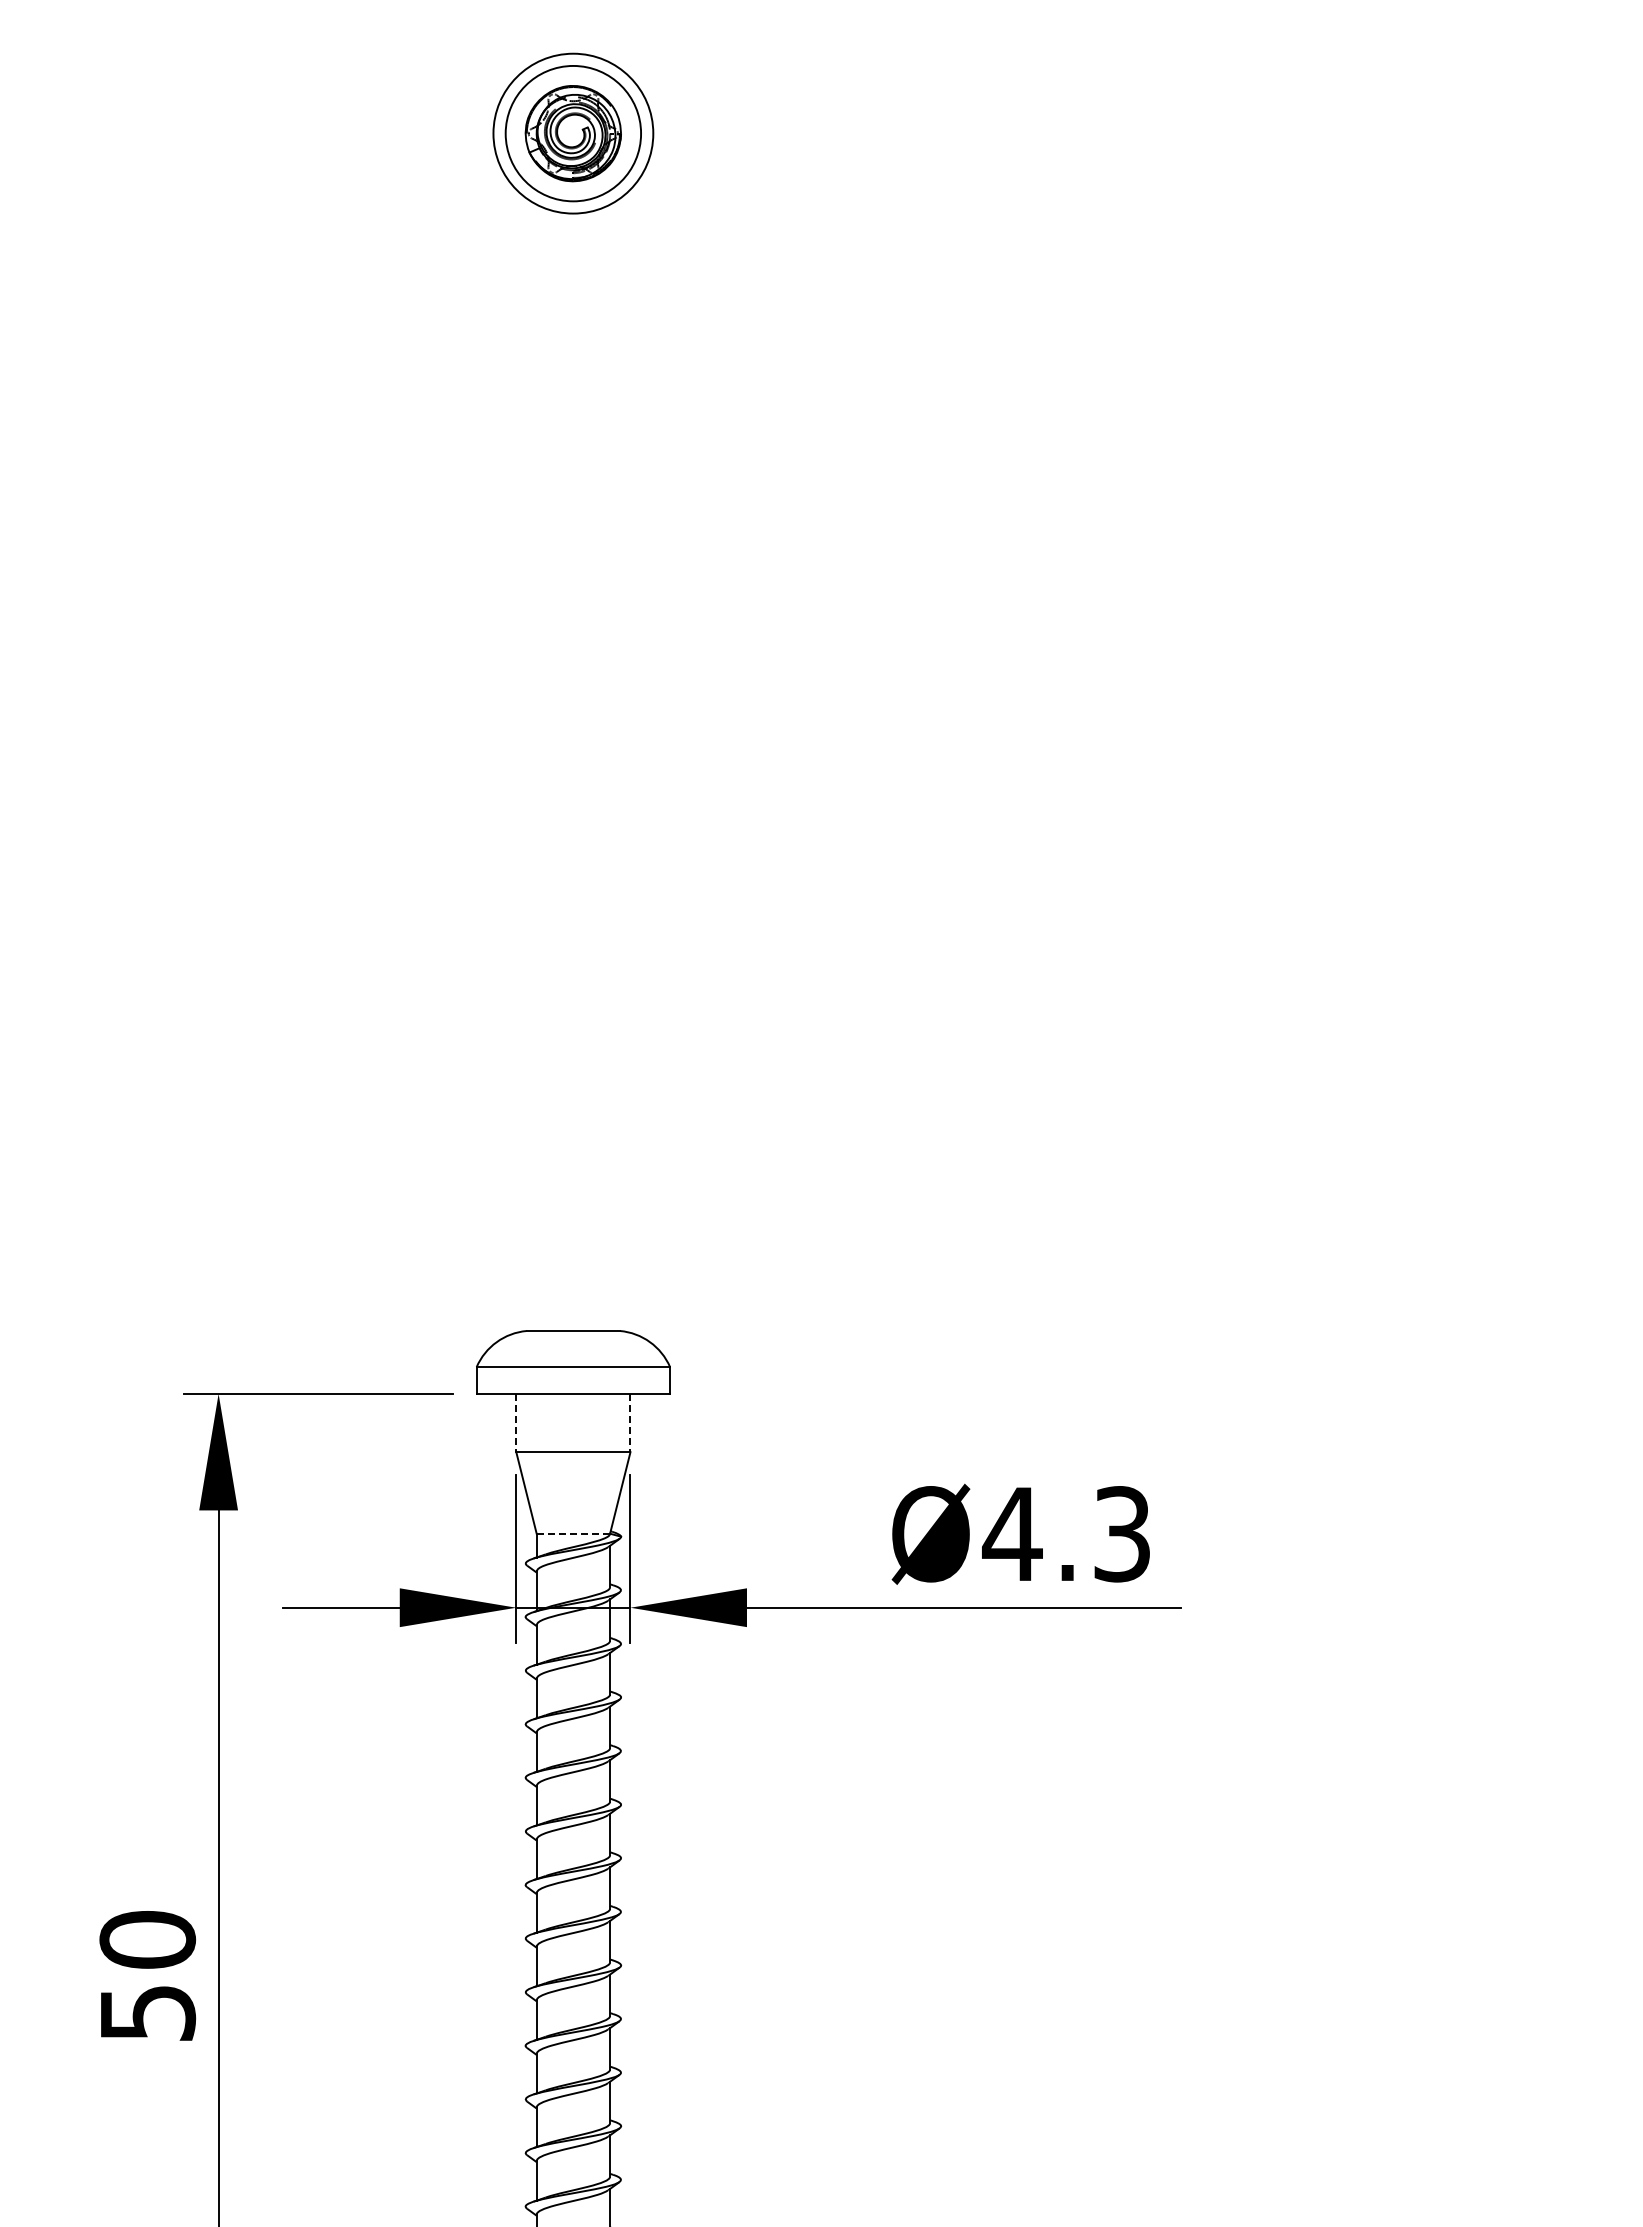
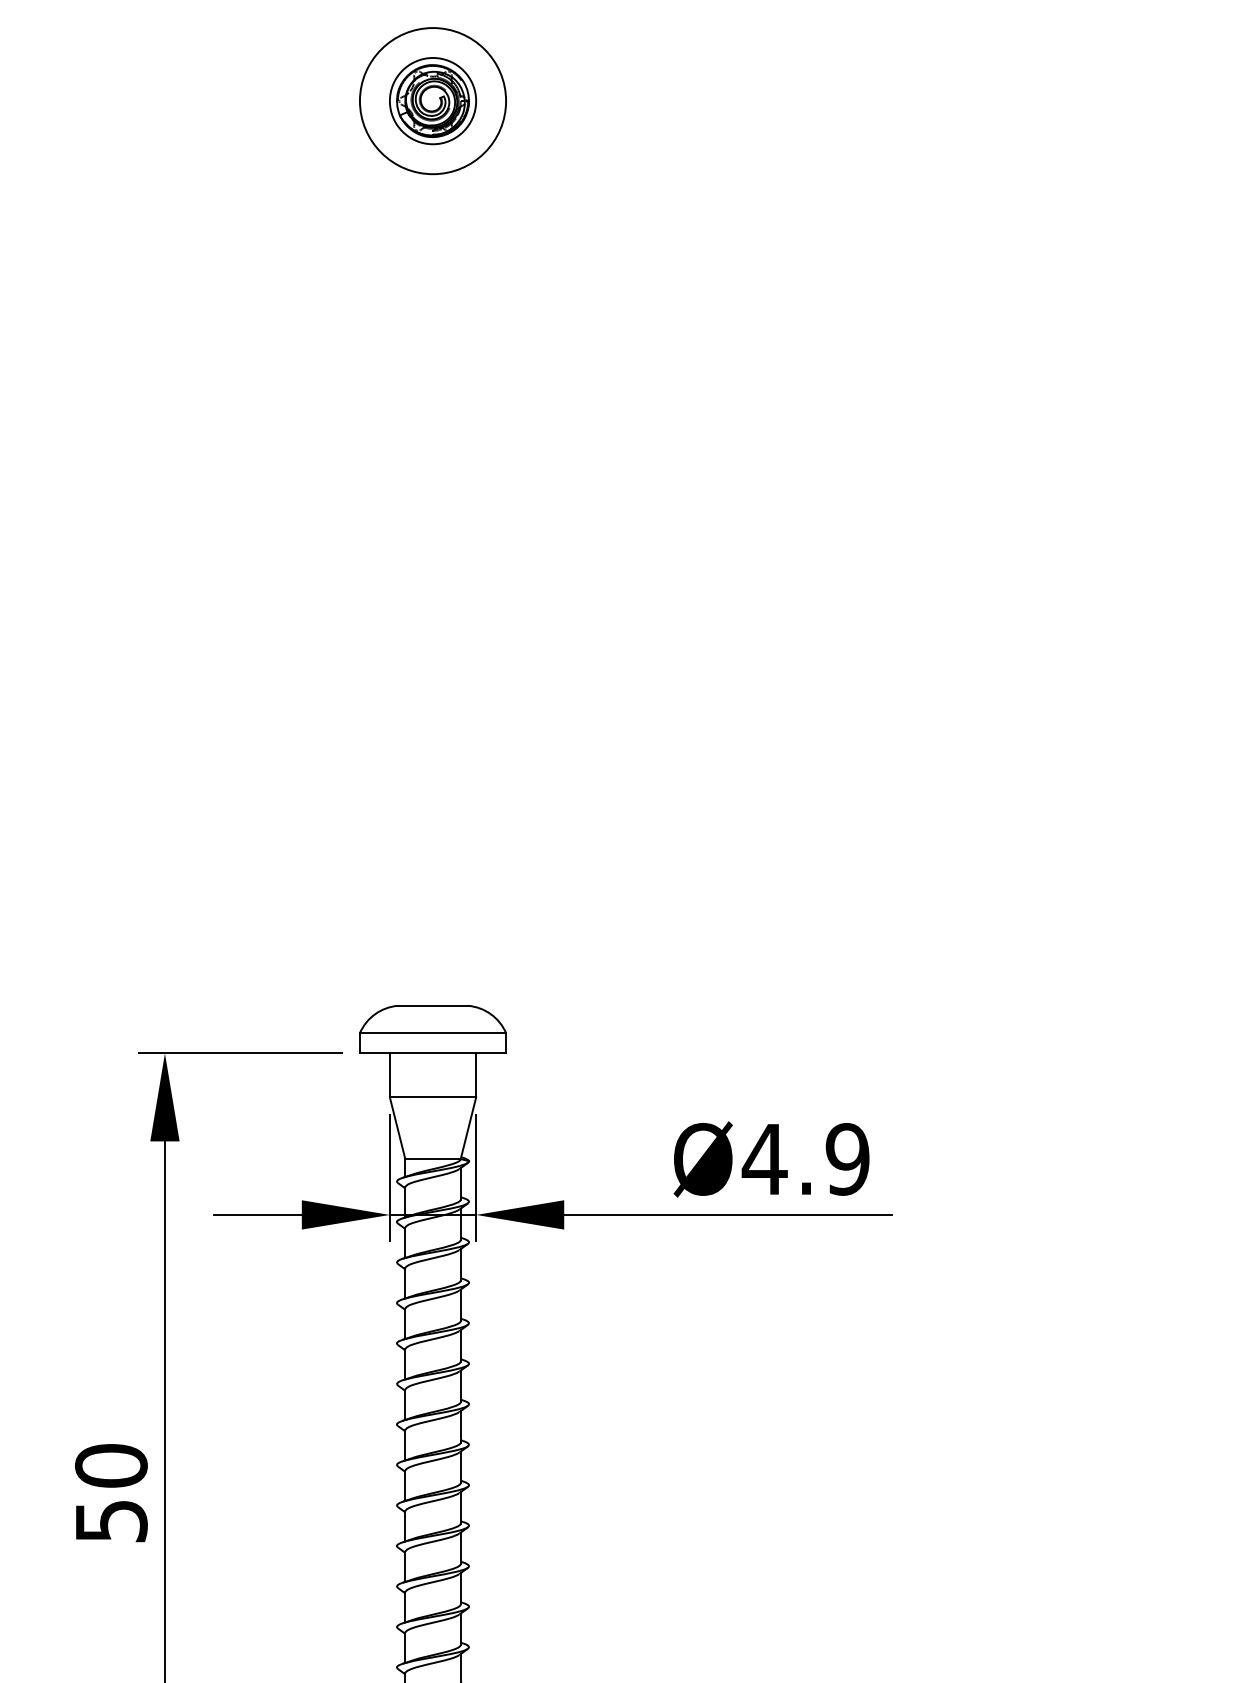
circle: (573, 133) -> (433, 101), size x0.71
circle: (573, 133) -> (433, 101), size x1.43
line: (516, 1423) -> (390, 1075), dashed -> solid
line: (630, 1423) -> (476, 1075), dashed -> solid
line: (573, 1533) -> (433, 1158), dashed -> solid
text: (1122, 1534) -> (847, 1159), Ø4.3 -> Ø4.9

